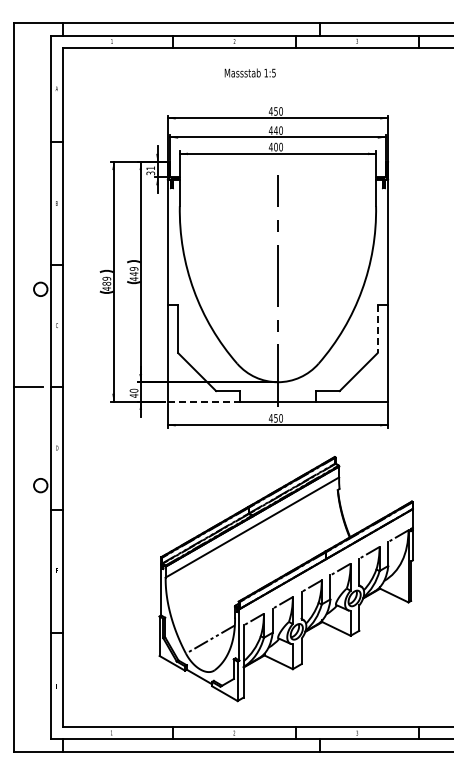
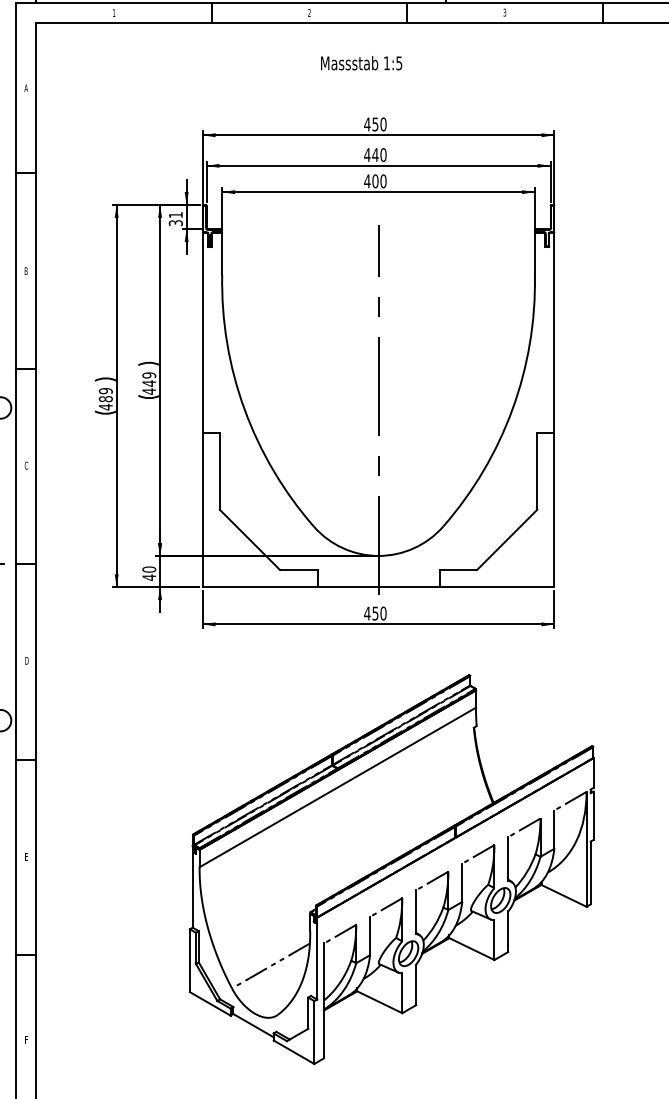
text: (249, 72) -> (360, 62), moved
line: (377, 329) -> (537, 471), dashed -> solid
line: (204, 401) -> (261, 586), dashed -> solid

